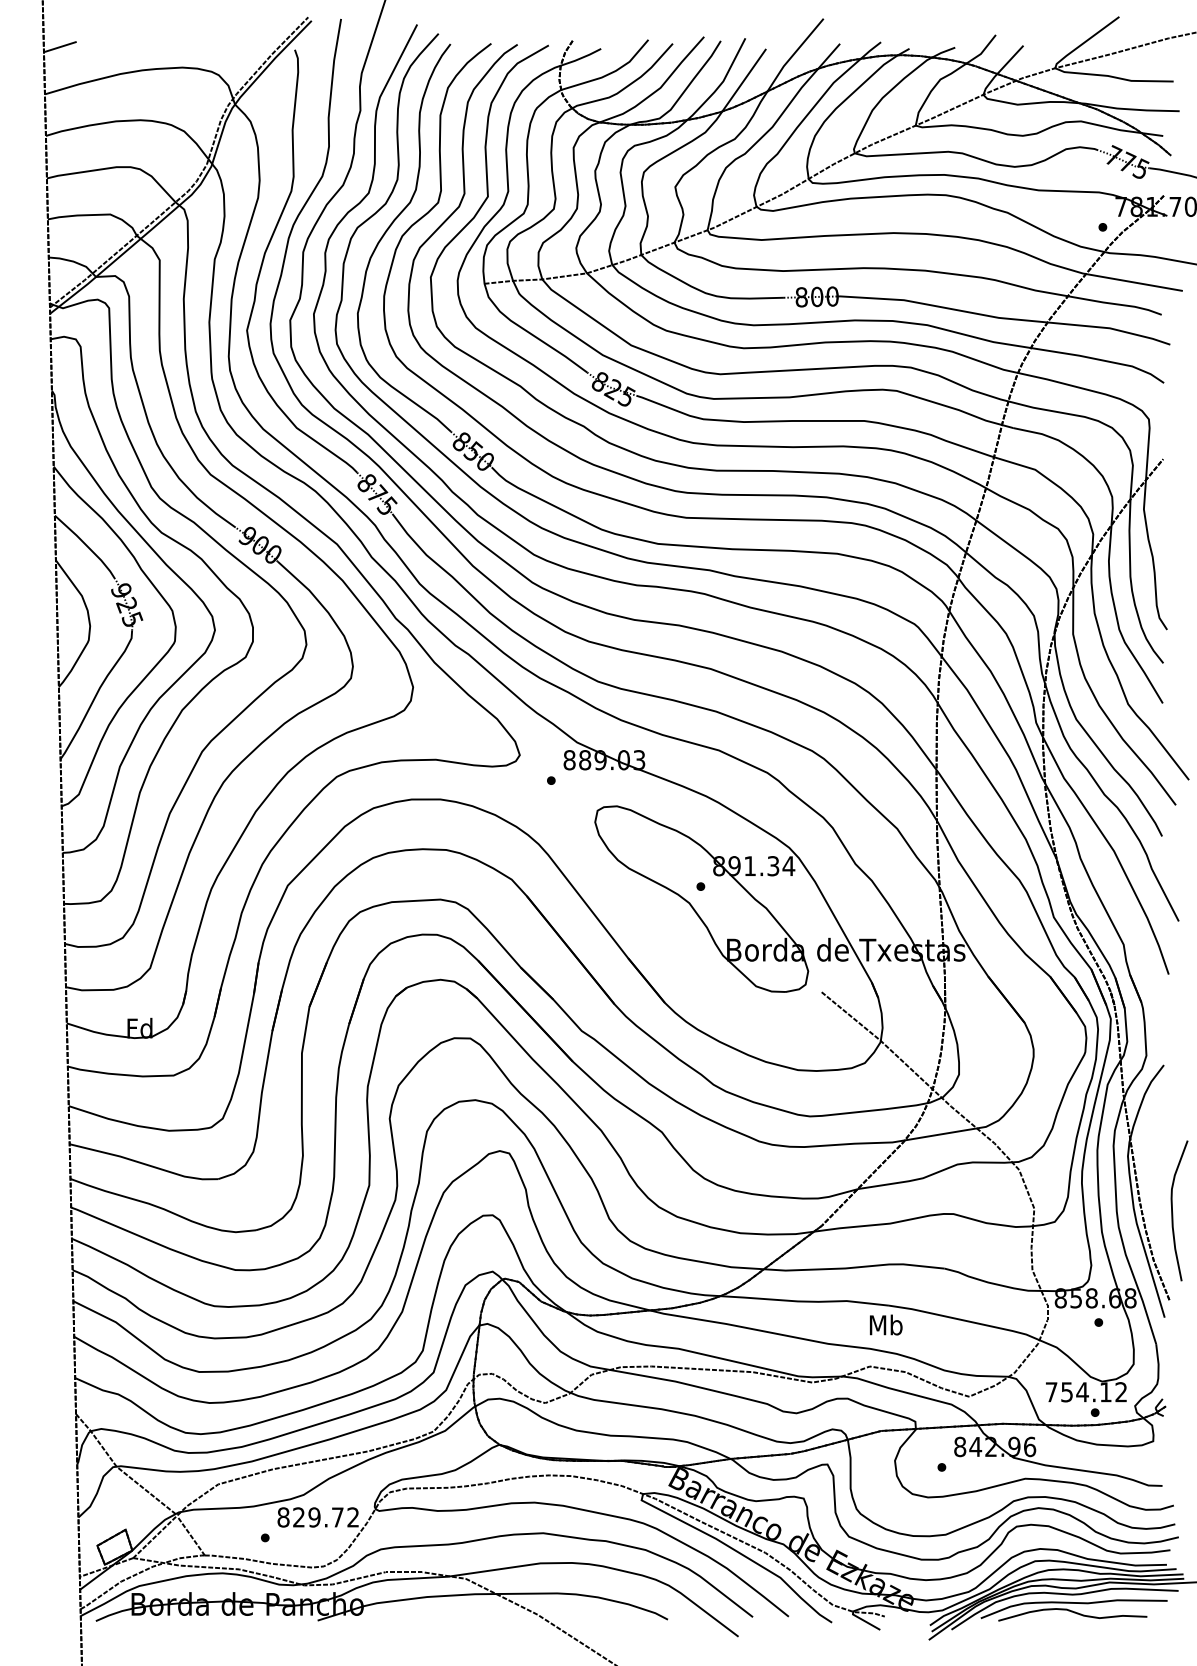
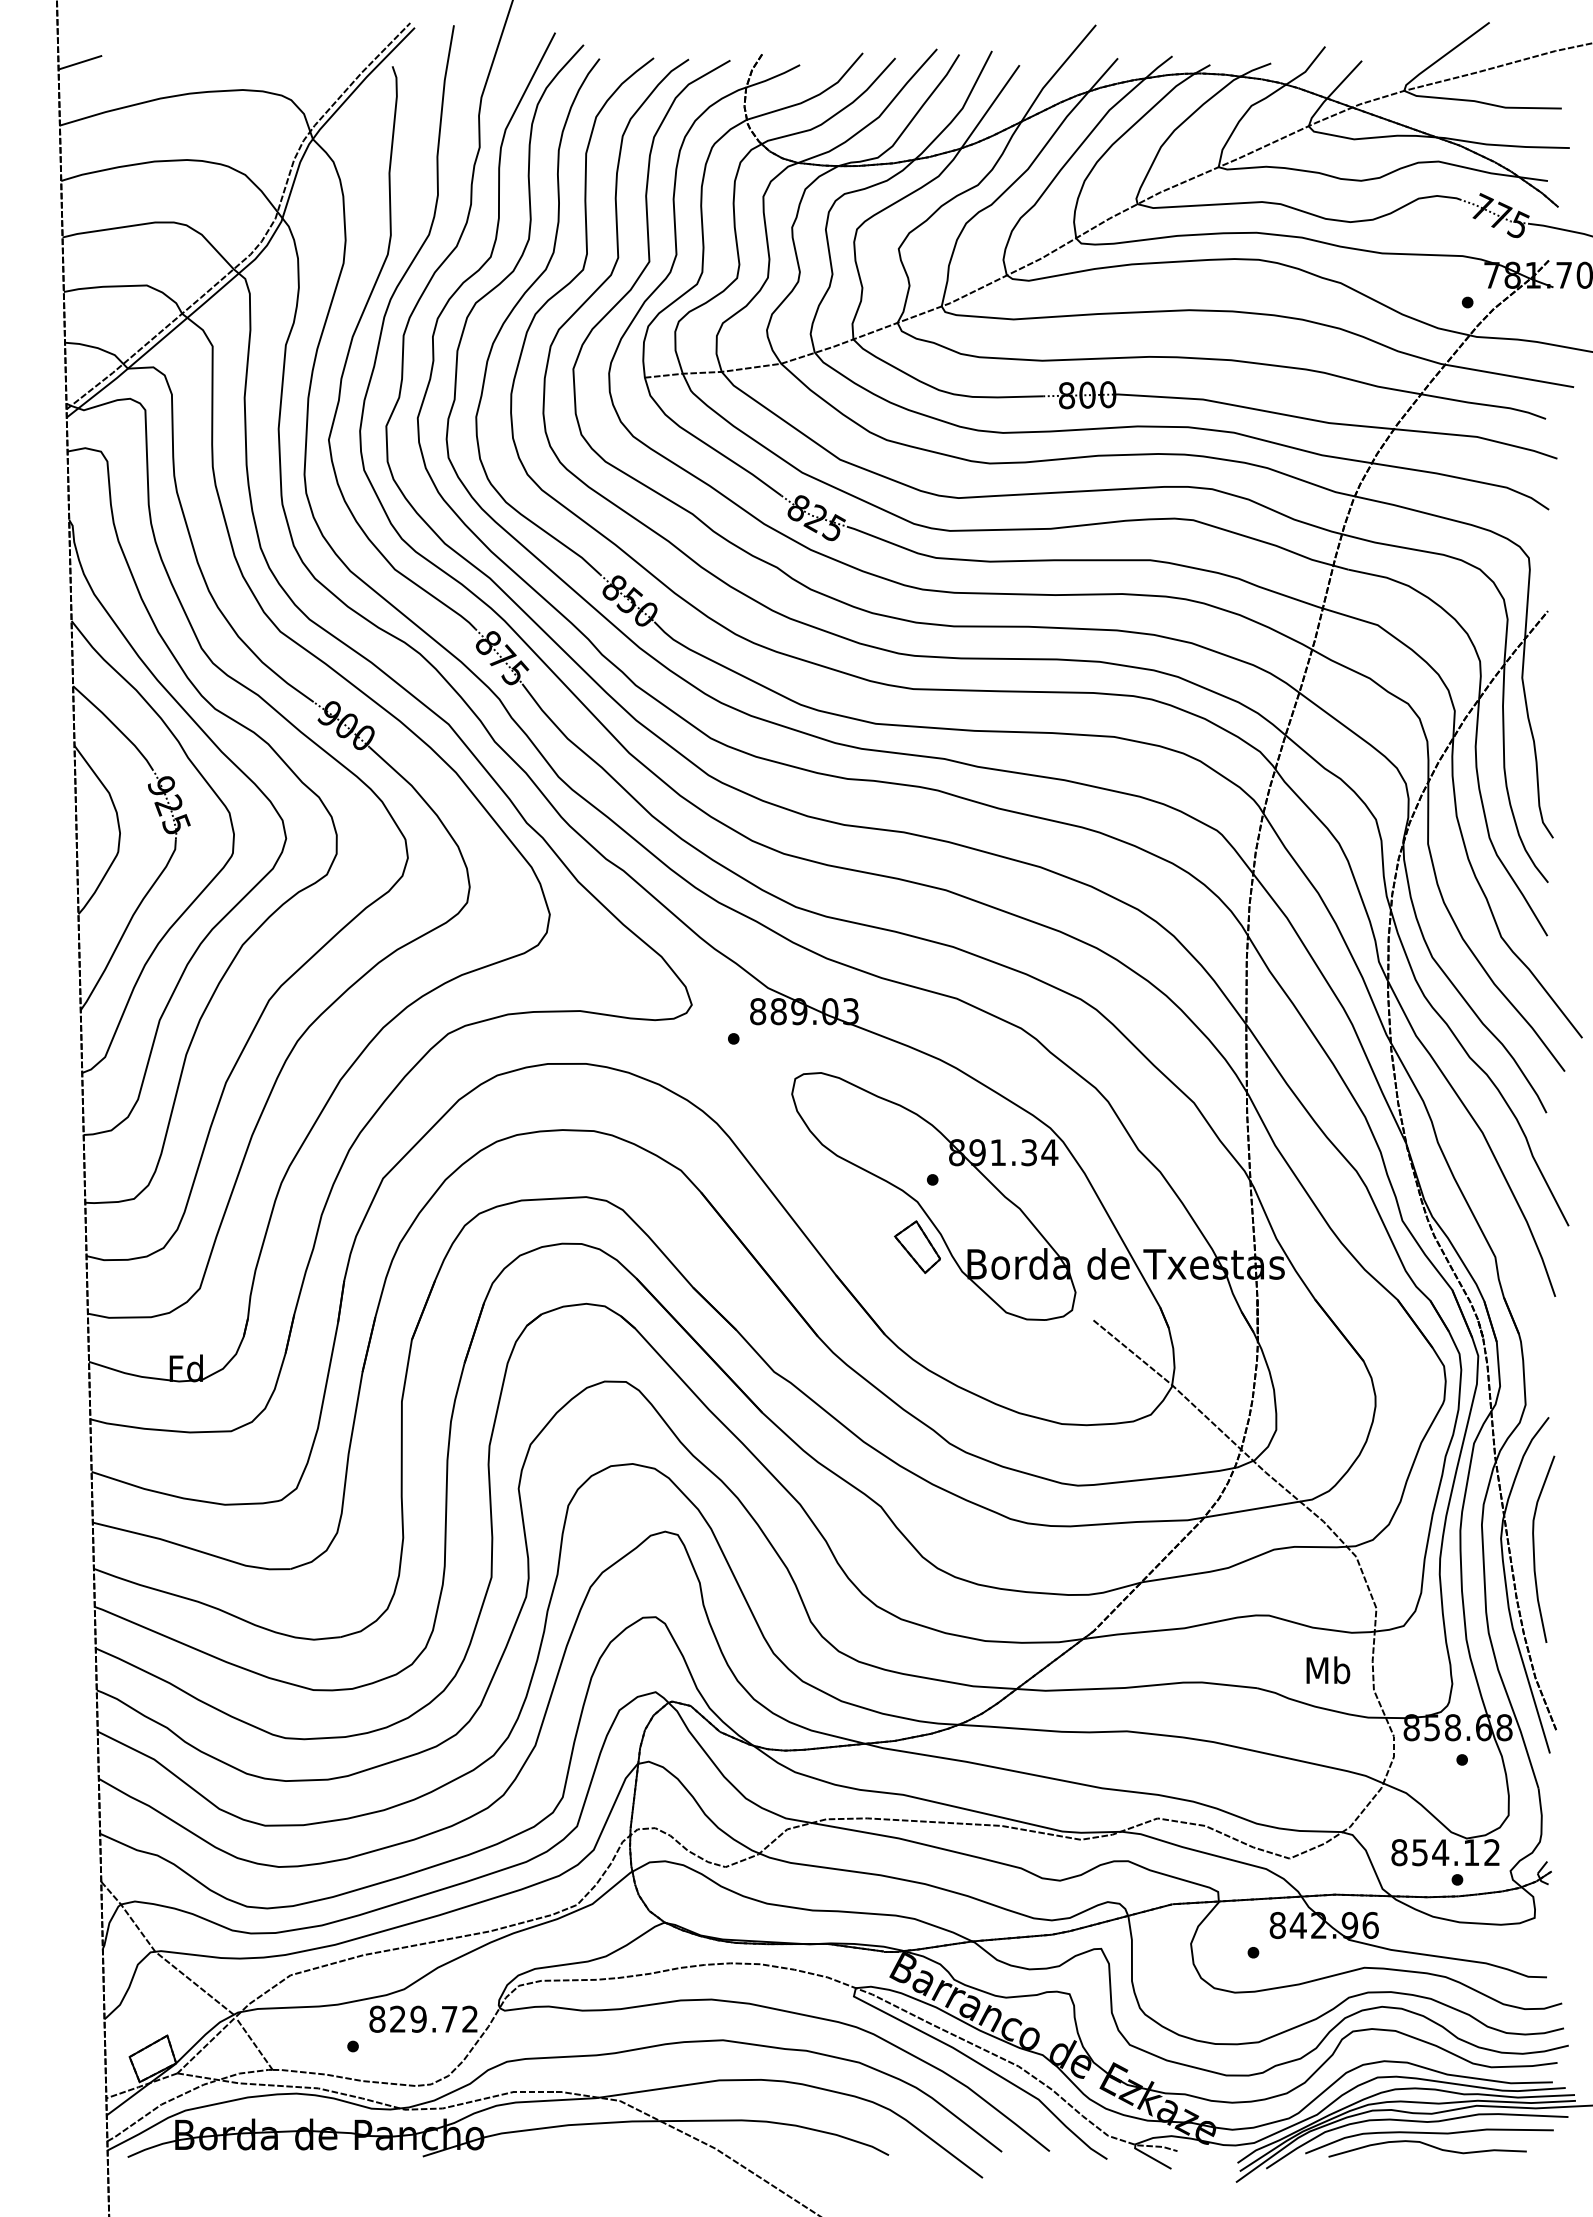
part: (689, 936) -> (917, 1246), added
curve: (1172, 1210) -> (1534, 1548), moved
text: (886, 1325) -> (1328, 1670), moved
text: (1051, 1392) -> (1399, 1852), 754.12 -> 854.12

